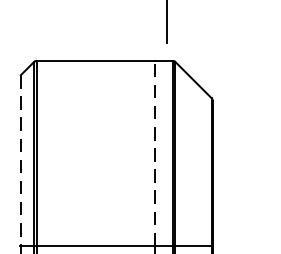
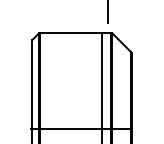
line: (154, 152) -> (101, 80), dashed -> solid
line: (21, 159) -> (32, 84), dashed -> solid

